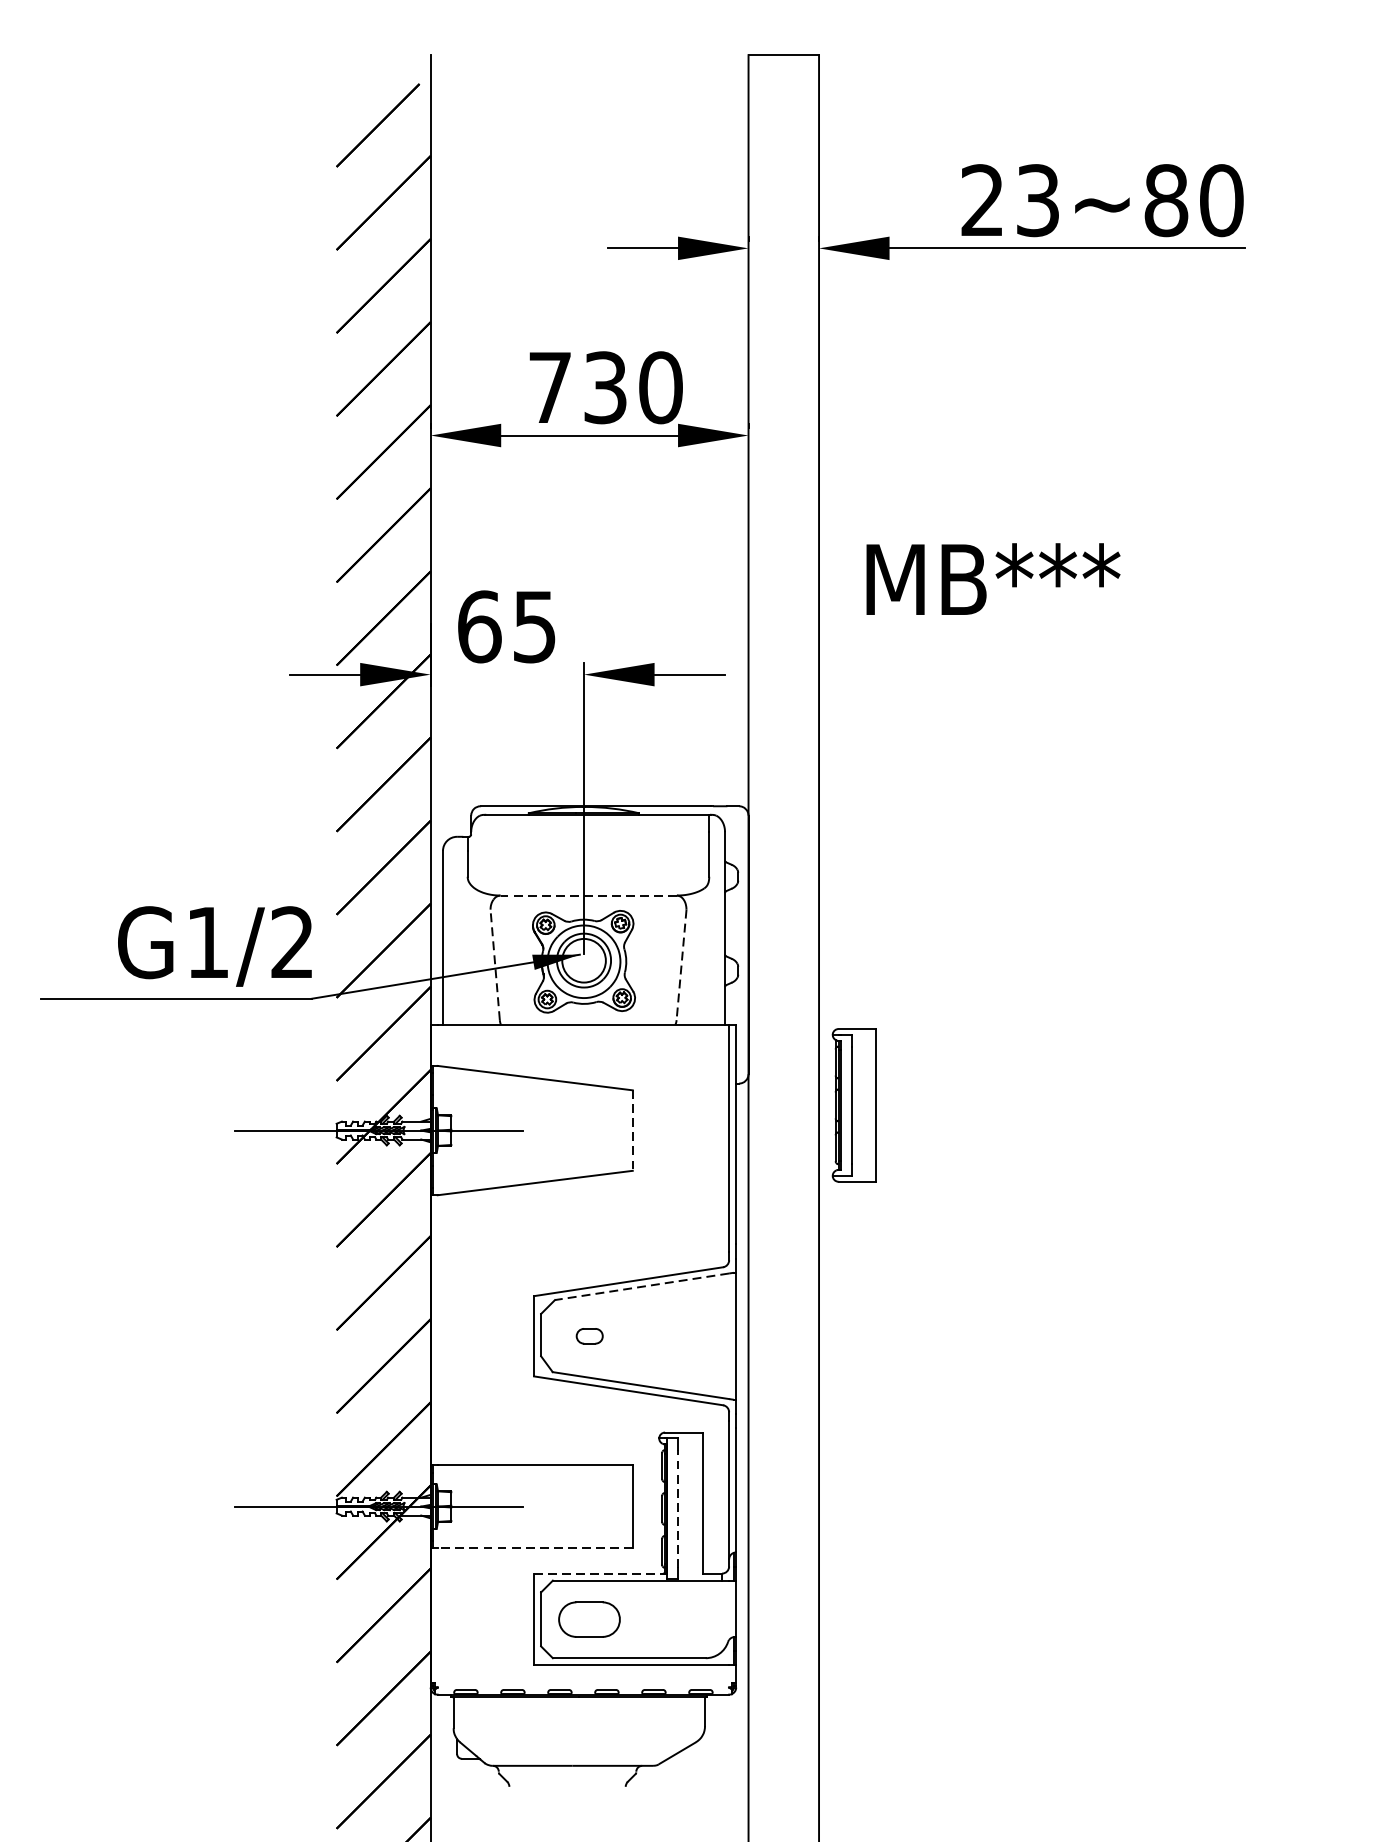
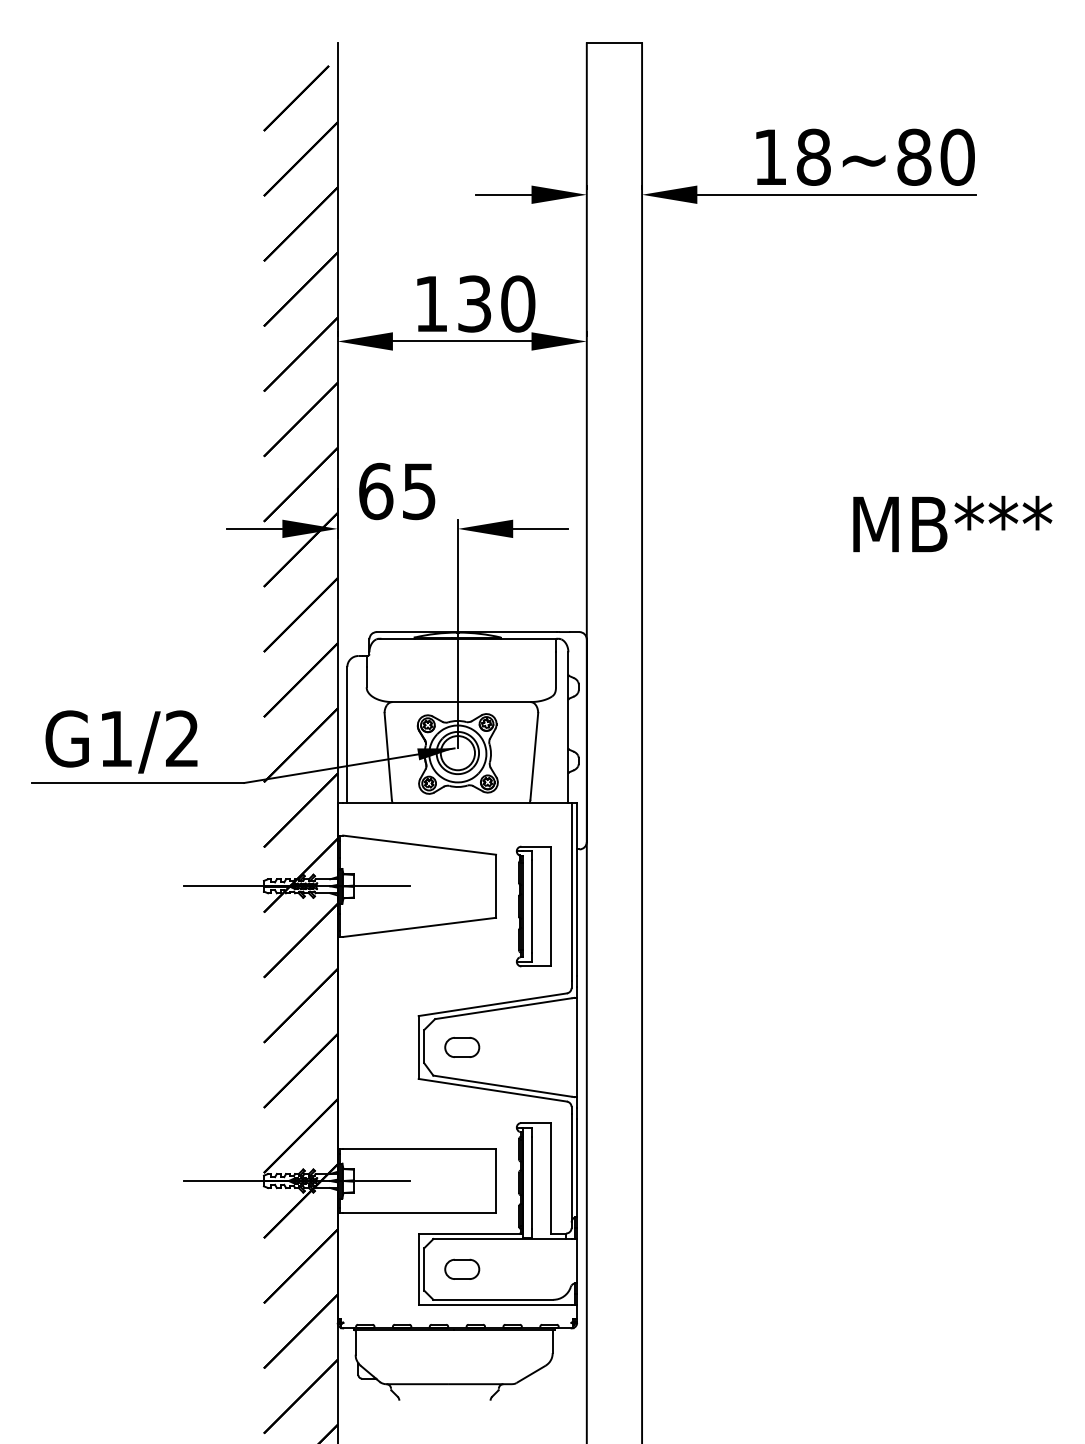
text: (1009, 199) -> (791, 156), 23~80 -> 18~80
text: (550, 387) -> (431, 303), 730 -> 130
text: (993, 578) -> (952, 523), moved
line: (588, 896) -> (461, 702), dashed -> solid
text: (214, 945) -> (121, 741), moved
line: (495, 963) -> (388, 755), dashed -> solid
line: (681, 965) -> (534, 756), dashed -> solid
part: (854, 1105) -> (533, 906), moved
line: (633, 1130) -> (496, 886), dashed -> solid
line: (640, 1286) -> (502, 1008), dashed -> solid
part: (589, 1336) -> (462, 1047), size x1.67
line: (677, 1508) -> (531, 1182), dashed -> solid
line: (535, 1548) -> (419, 1213), dashed -> solid
line: (598, 1573) -> (469, 1233), dashed -> solid
part: (589, 1618) -> (462, 1268), size x0.71

